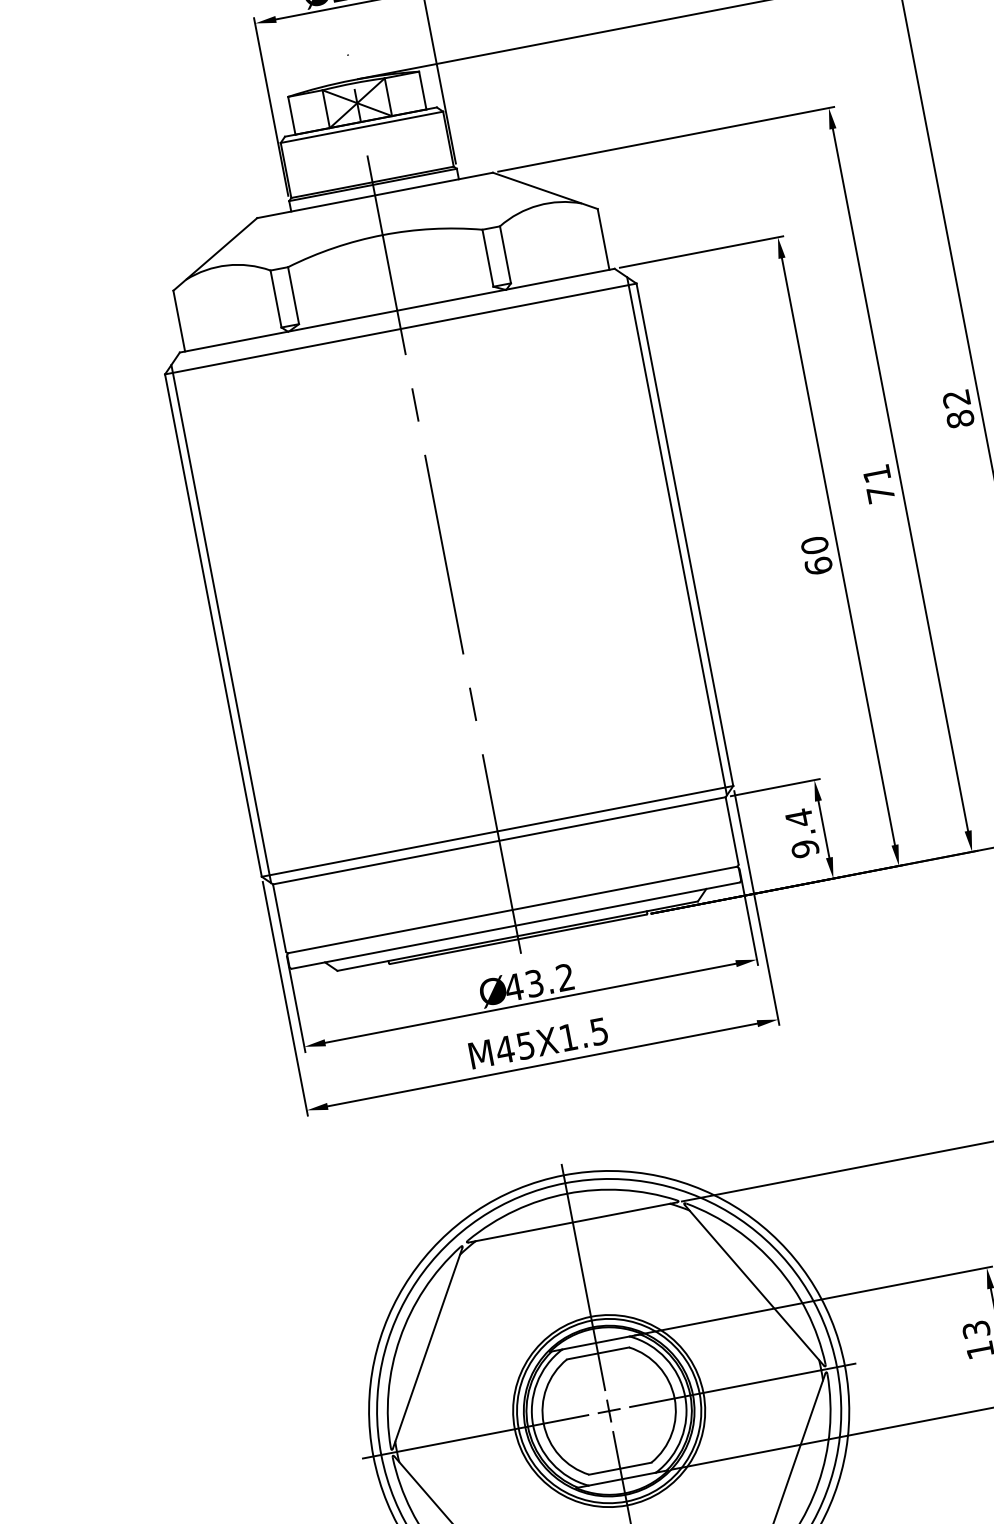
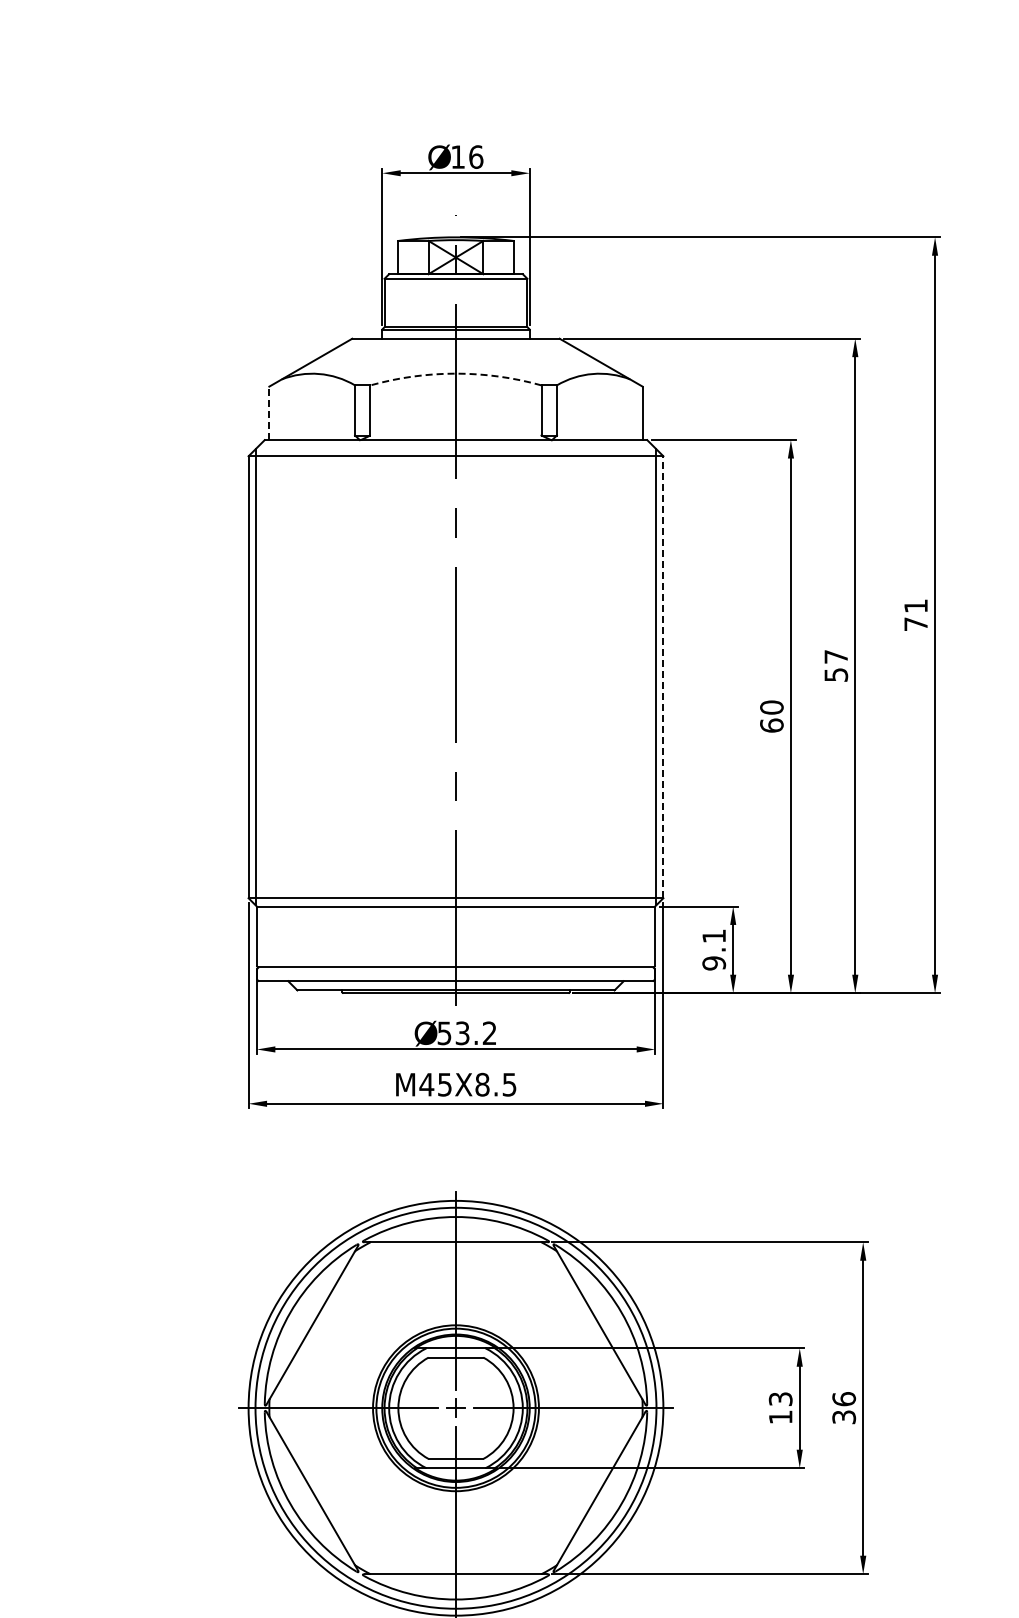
arc: (382, 235) -> (455, 373), solid -> dashed
line: (179, 321) -> (269, 413), solid -> dashed
text: (957, 409) -> (915, 615), 82 -> 71
text: (879, 483) -> (836, 665), 71 -> 57
line: (685, 535) -> (663, 677), solid -> dashed
text: (798, 817) -> (713, 935), 9.4 -> 9.1
text: (514, 987) -> (444, 1033), 43.2 -> 53.2
text: (568, 1037) -> (482, 1084), M45X1.5 -> M45X8.5

